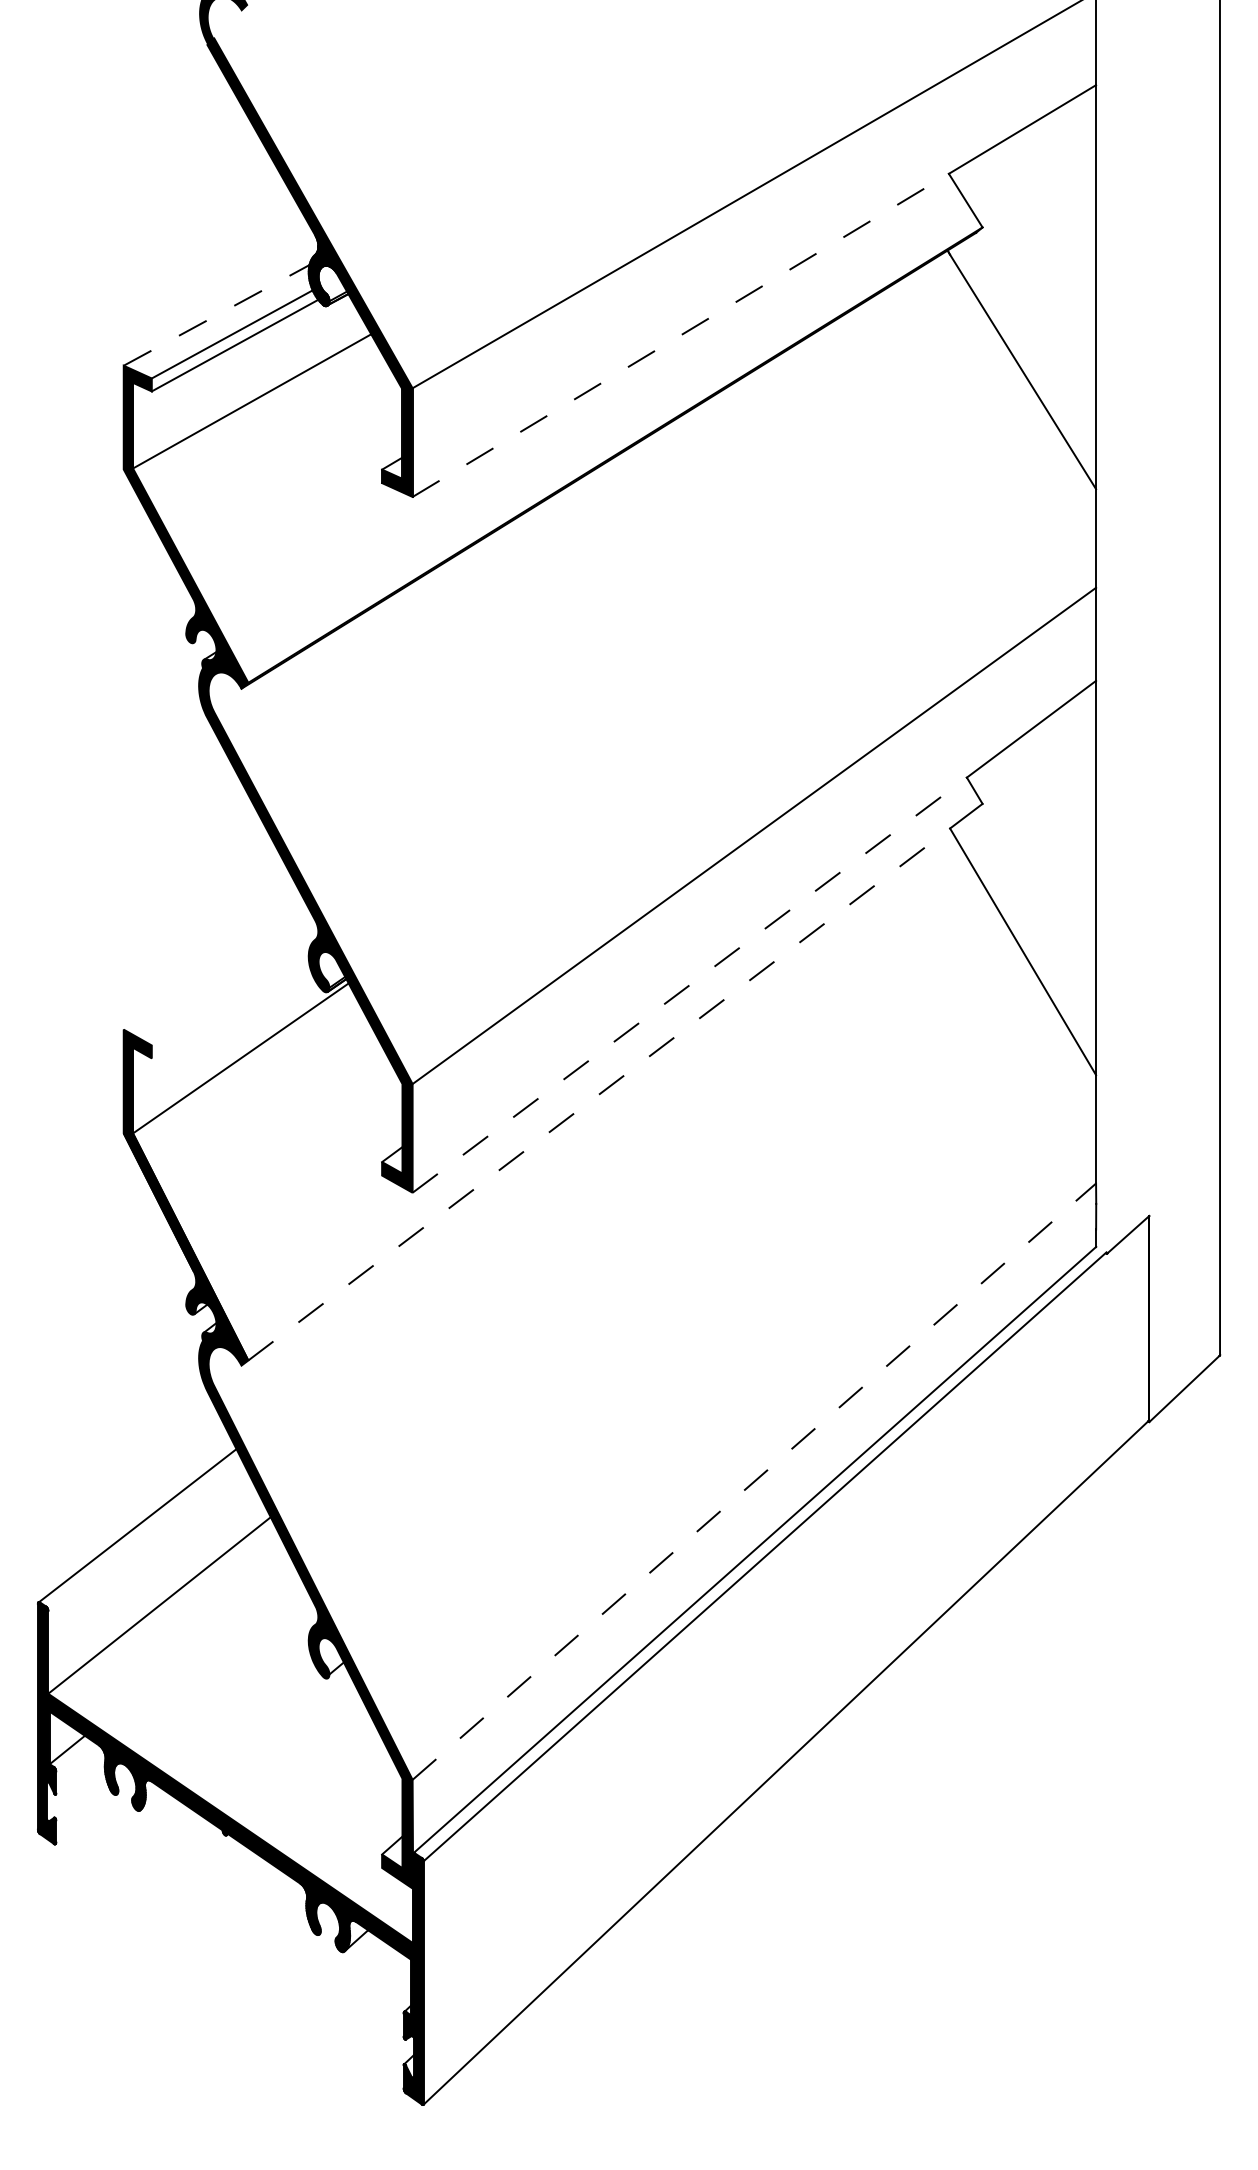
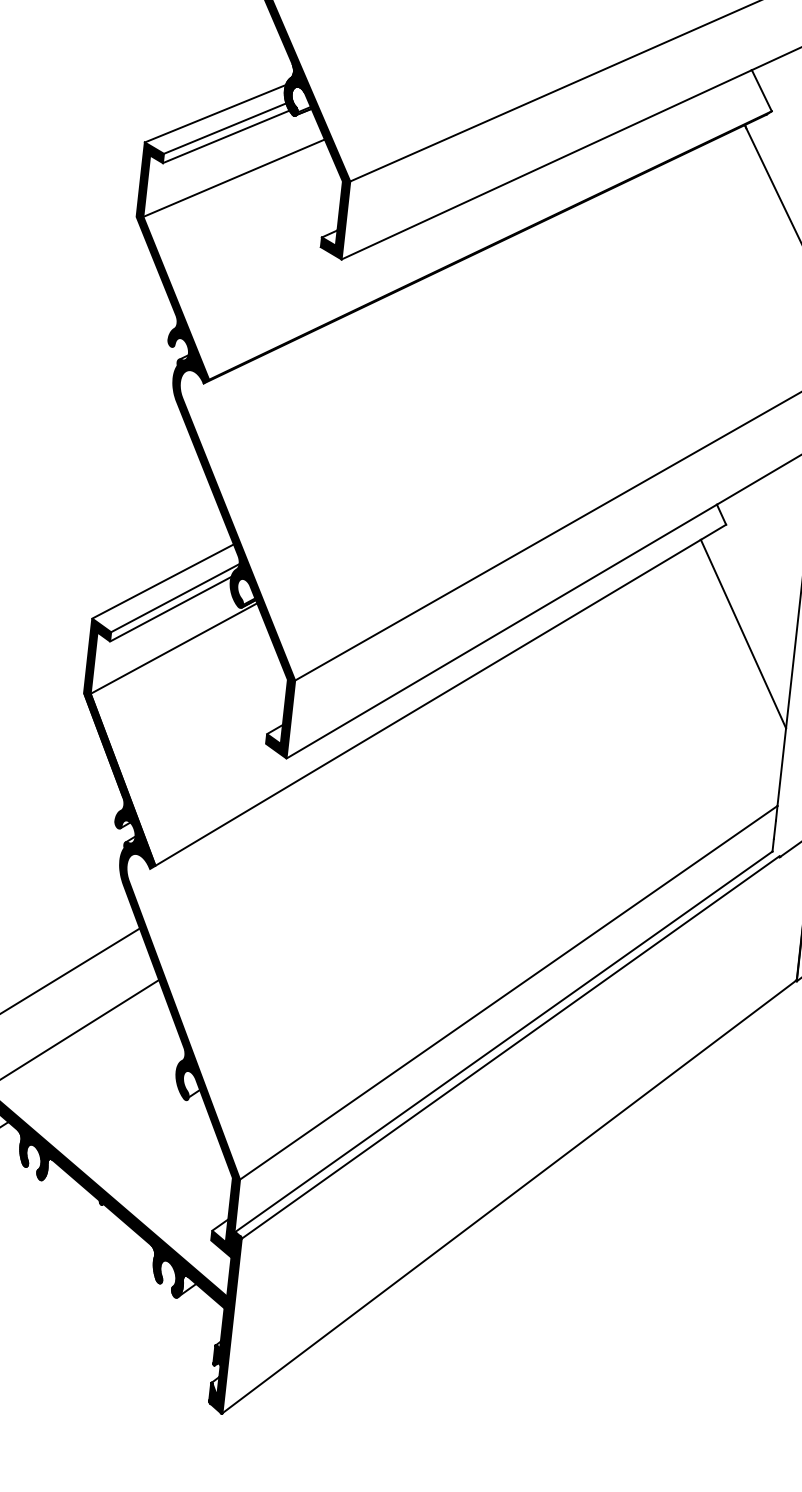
line: (216, 315) -> (215, 113), dashed -> solid
line: (681, 335) -> (547, 164), dashed -> solid
line: (215, 967) -> (163, 581), added
line: (690, 984) -> (502, 631), dashed -> solid
line: (234, 988) -> (174, 597), added
line: (230, 1004) -> (170, 609), added
line: (599, 1094) -> (428, 702), dashed -> solid
line: (754, 1481) -> (508, 992), dashed -> solid

